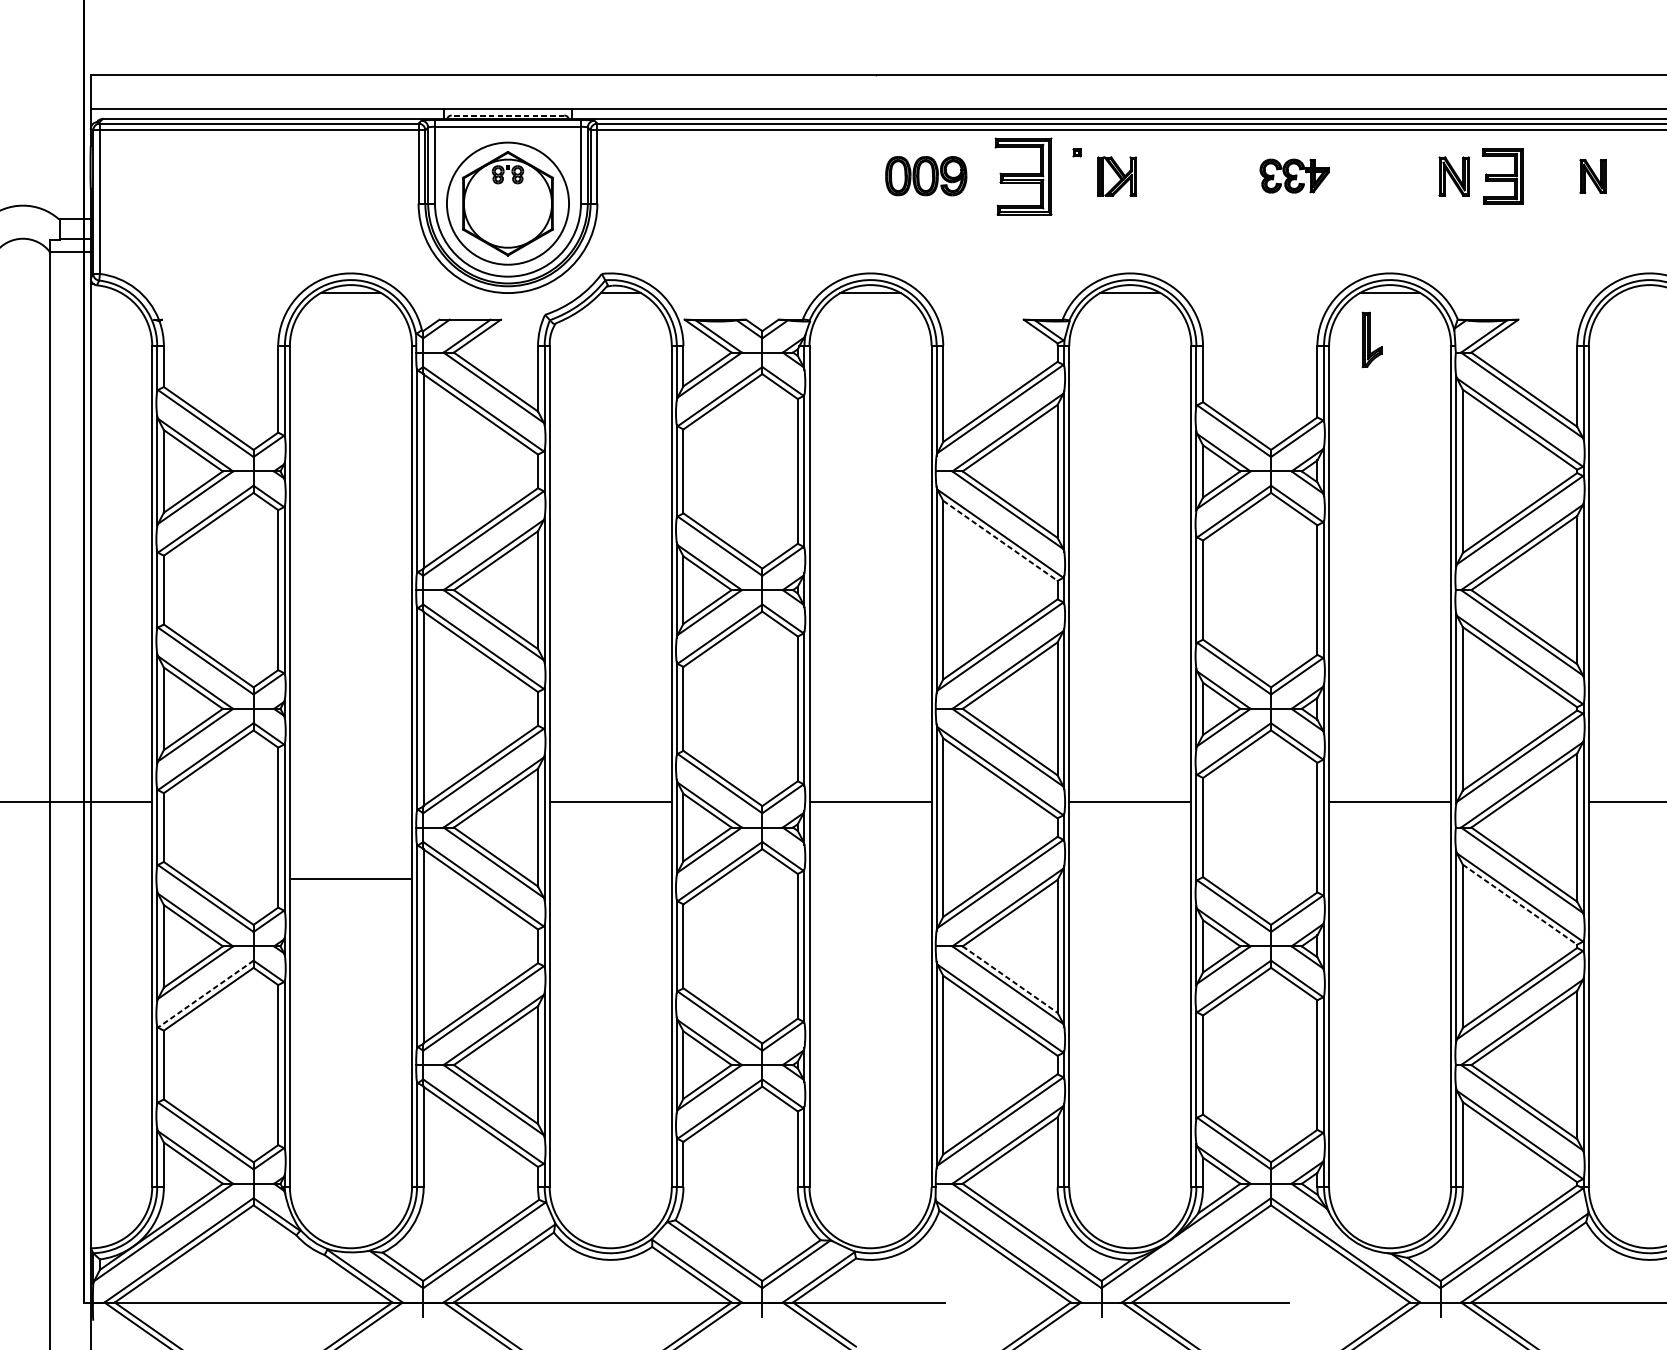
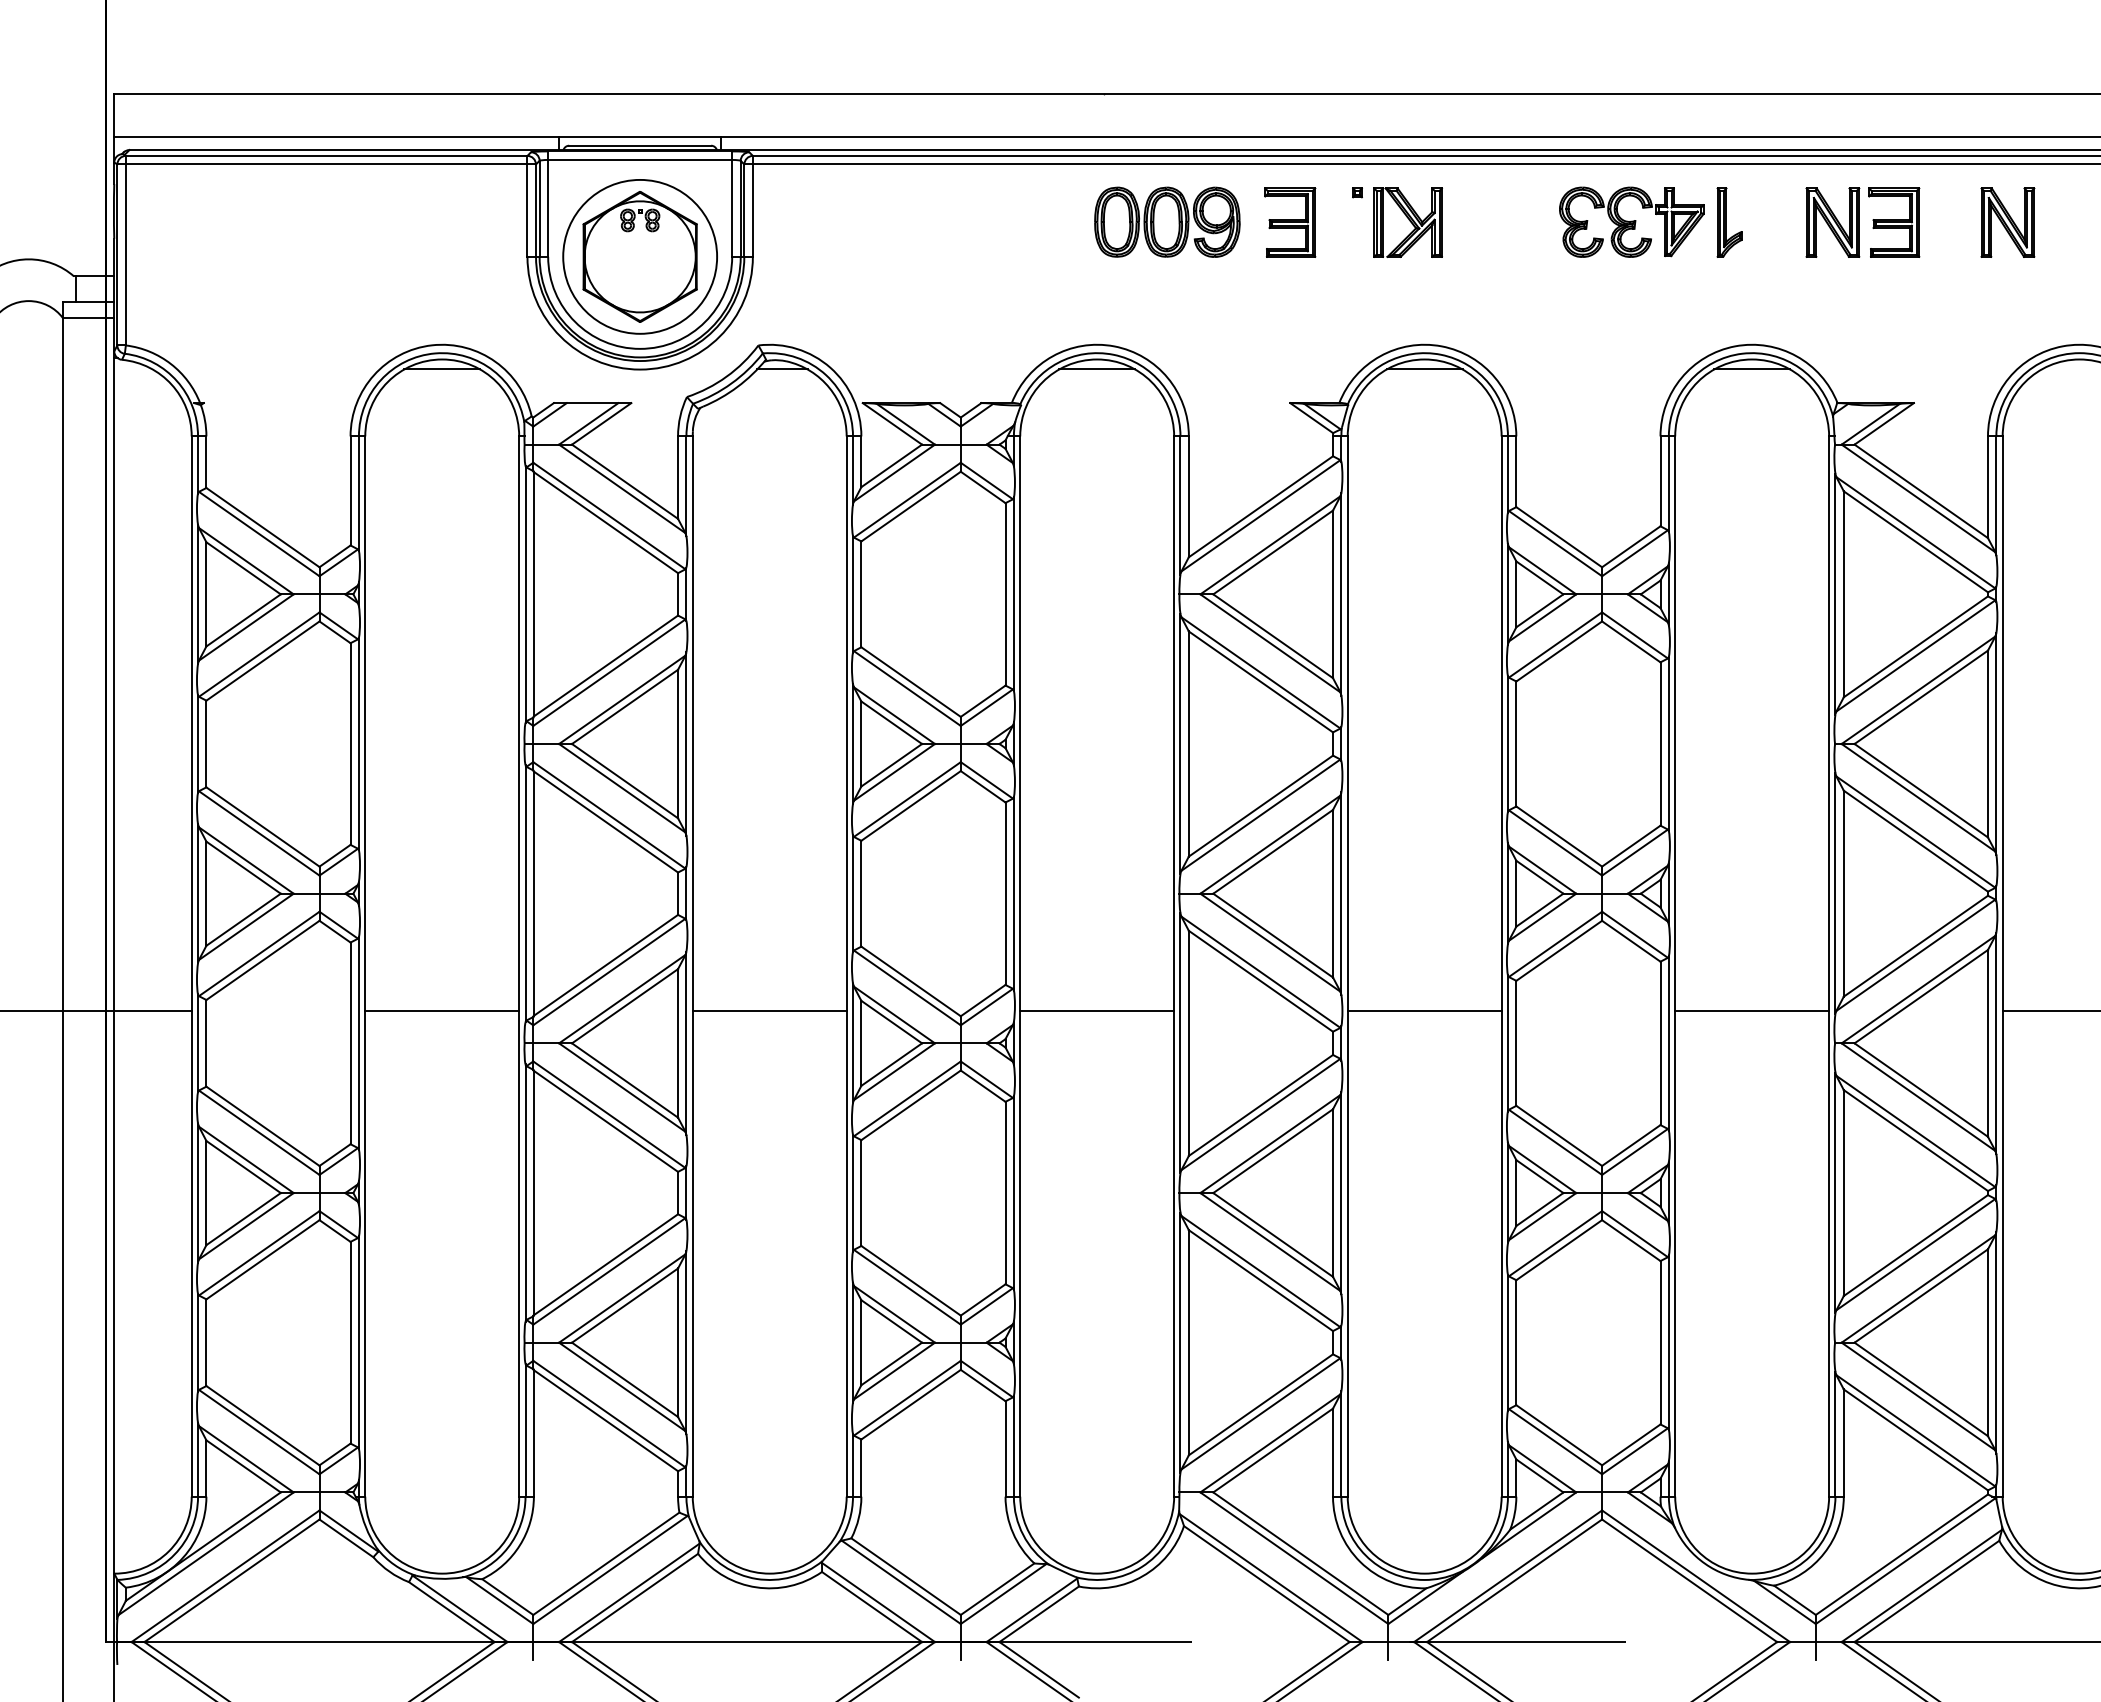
line: (508, 115) -> (640, 145), dashed -> solid
part: (926, 175) -> (1167, 221), size x1.43
part: (1294, 175) -> (1631, 221), size x1.67
part: (1023, 176) -> (1290, 222), size x0.71
part: (1116, 176) -> (1407, 222), size x1.43
part: (1453, 176) -> (1832, 222), size x1.43
part: (1592, 176) -> (2007, 222), size x1.67
part: (1372, 339) -> (1729, 222), moved
line: (1000, 540) -> (1260, 681), dashed -> solid
line: (351, 878) -> (442, 1010), moved
line: (1519, 904) -> (1915, 1140), dashed -> solid
line: (1010, 980) -> (1273, 1235), dashed -> solid
line: (205, 994) -> (259, 1253), dashed -> solid

